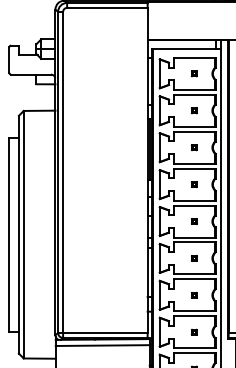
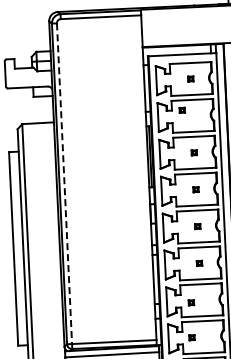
part: (193, 110) -> (181, 110), moved
line: (63, 172) -> (64, 183), solid -> dashed
part: (194, 294) -> (191, 301), moved
part: (194, 331) -> (192, 336), moved

